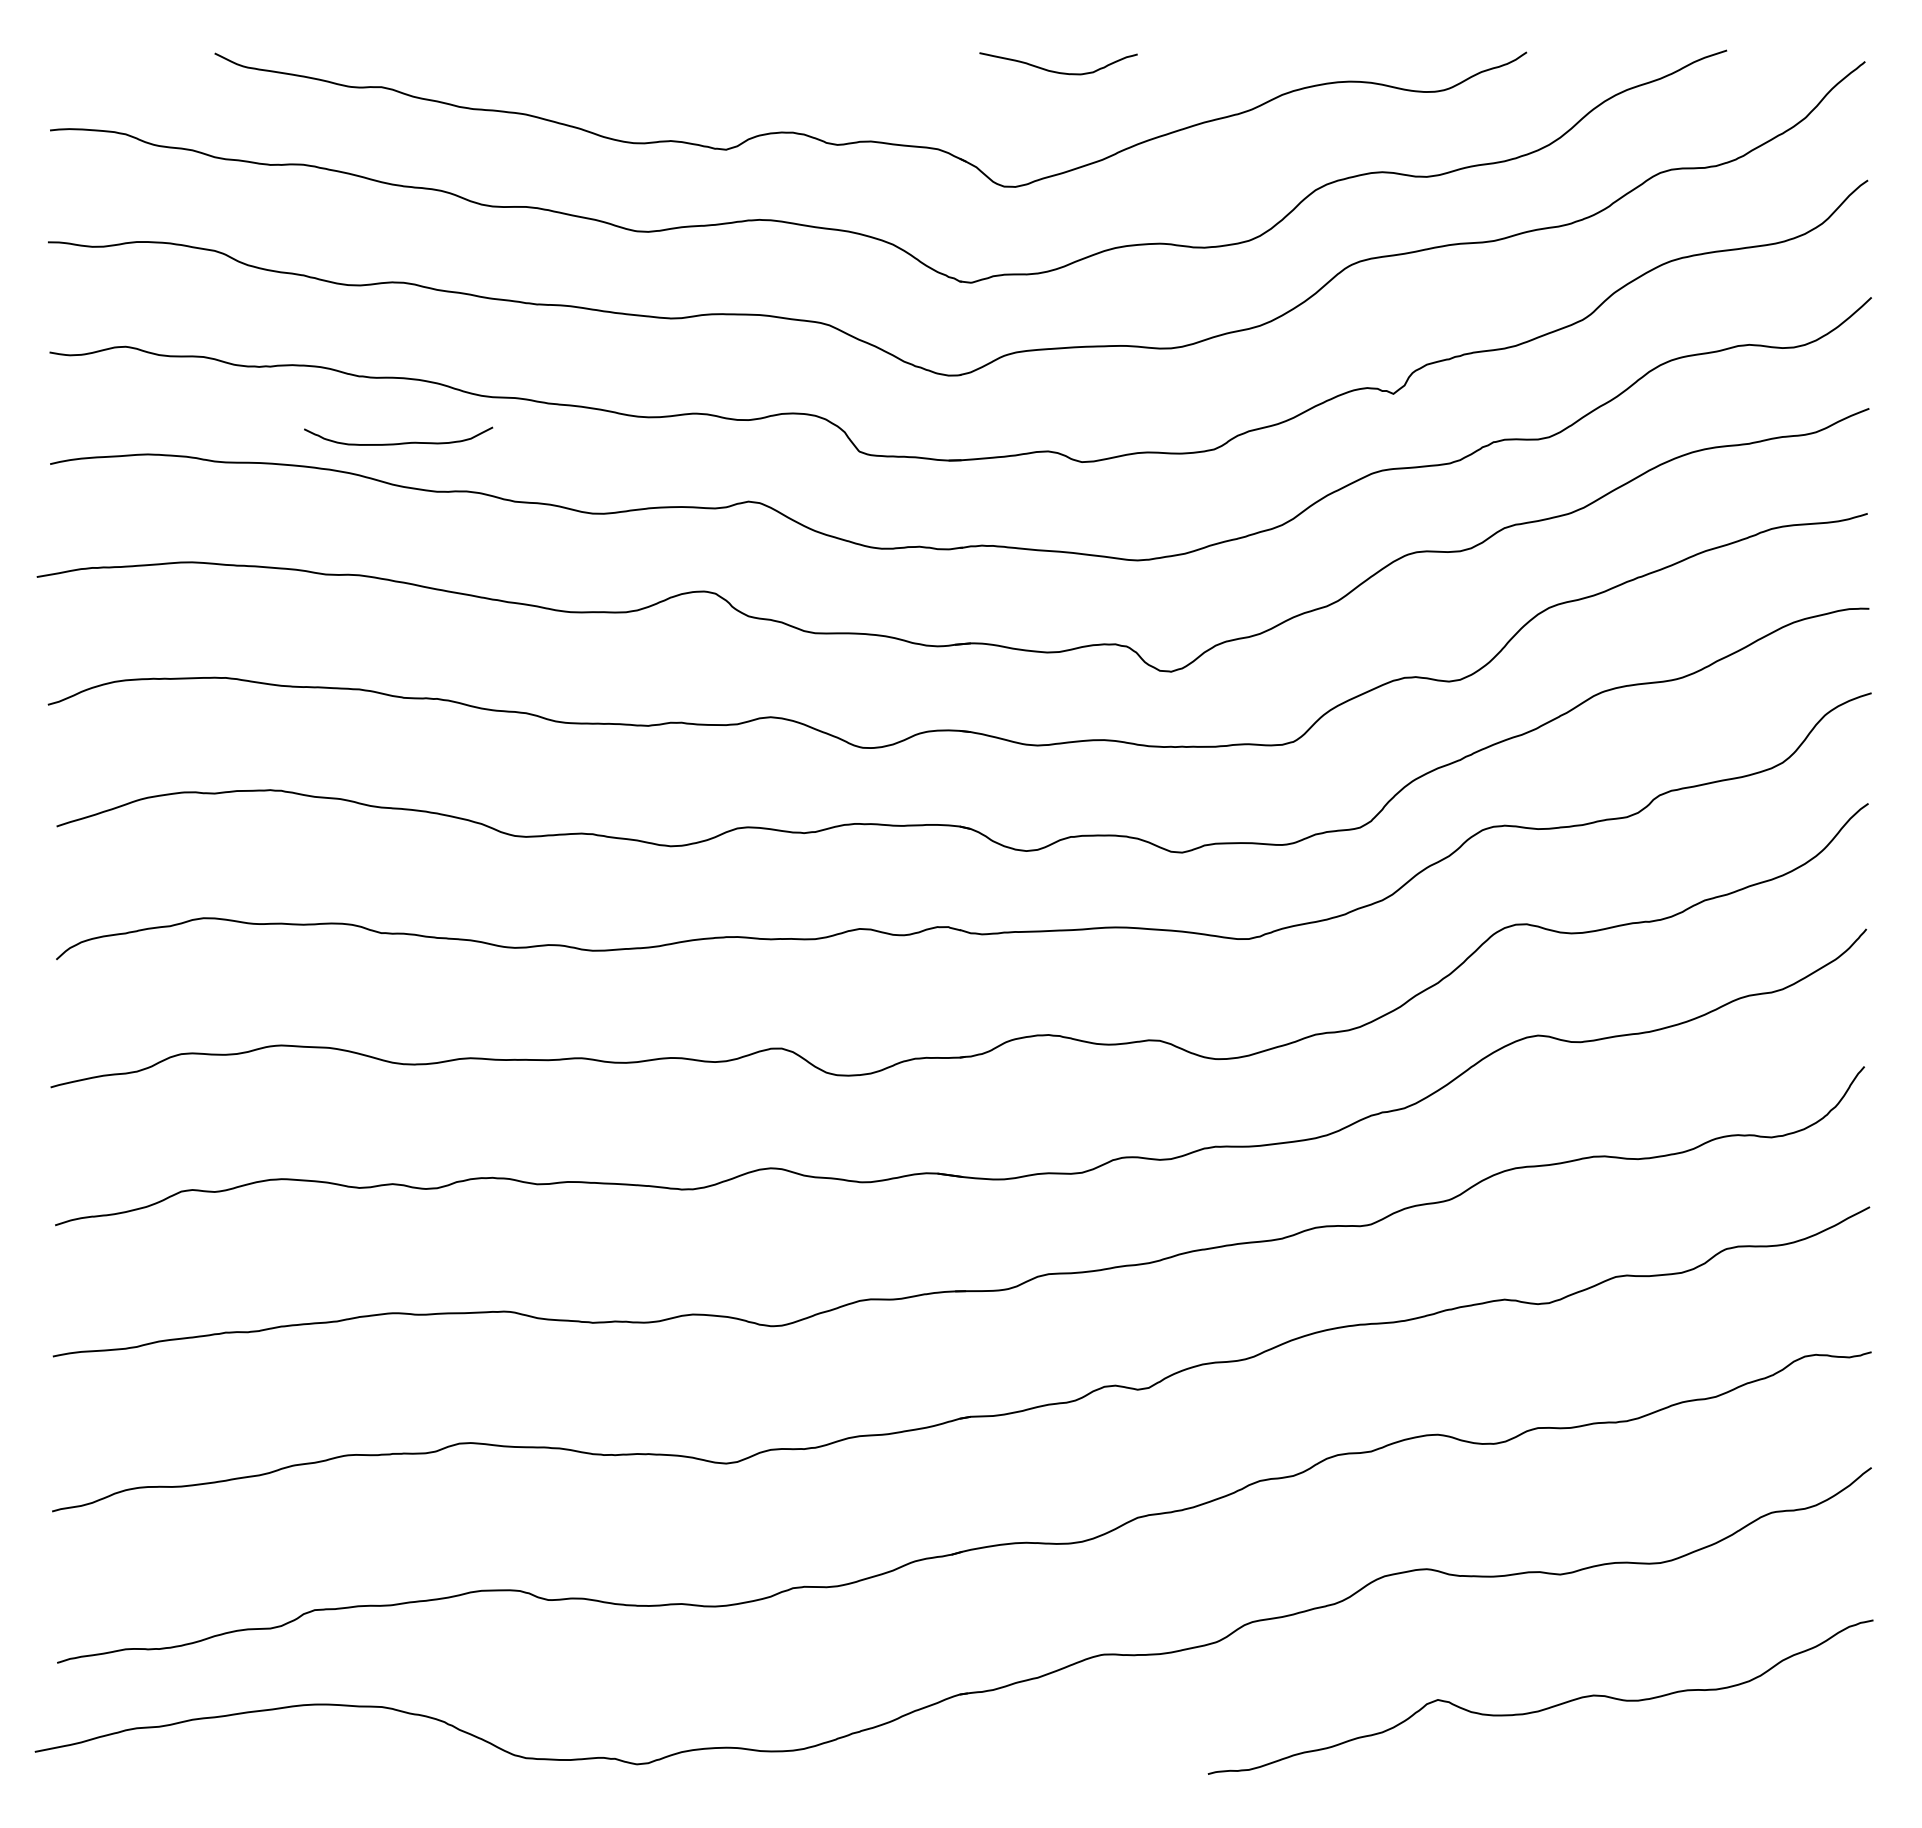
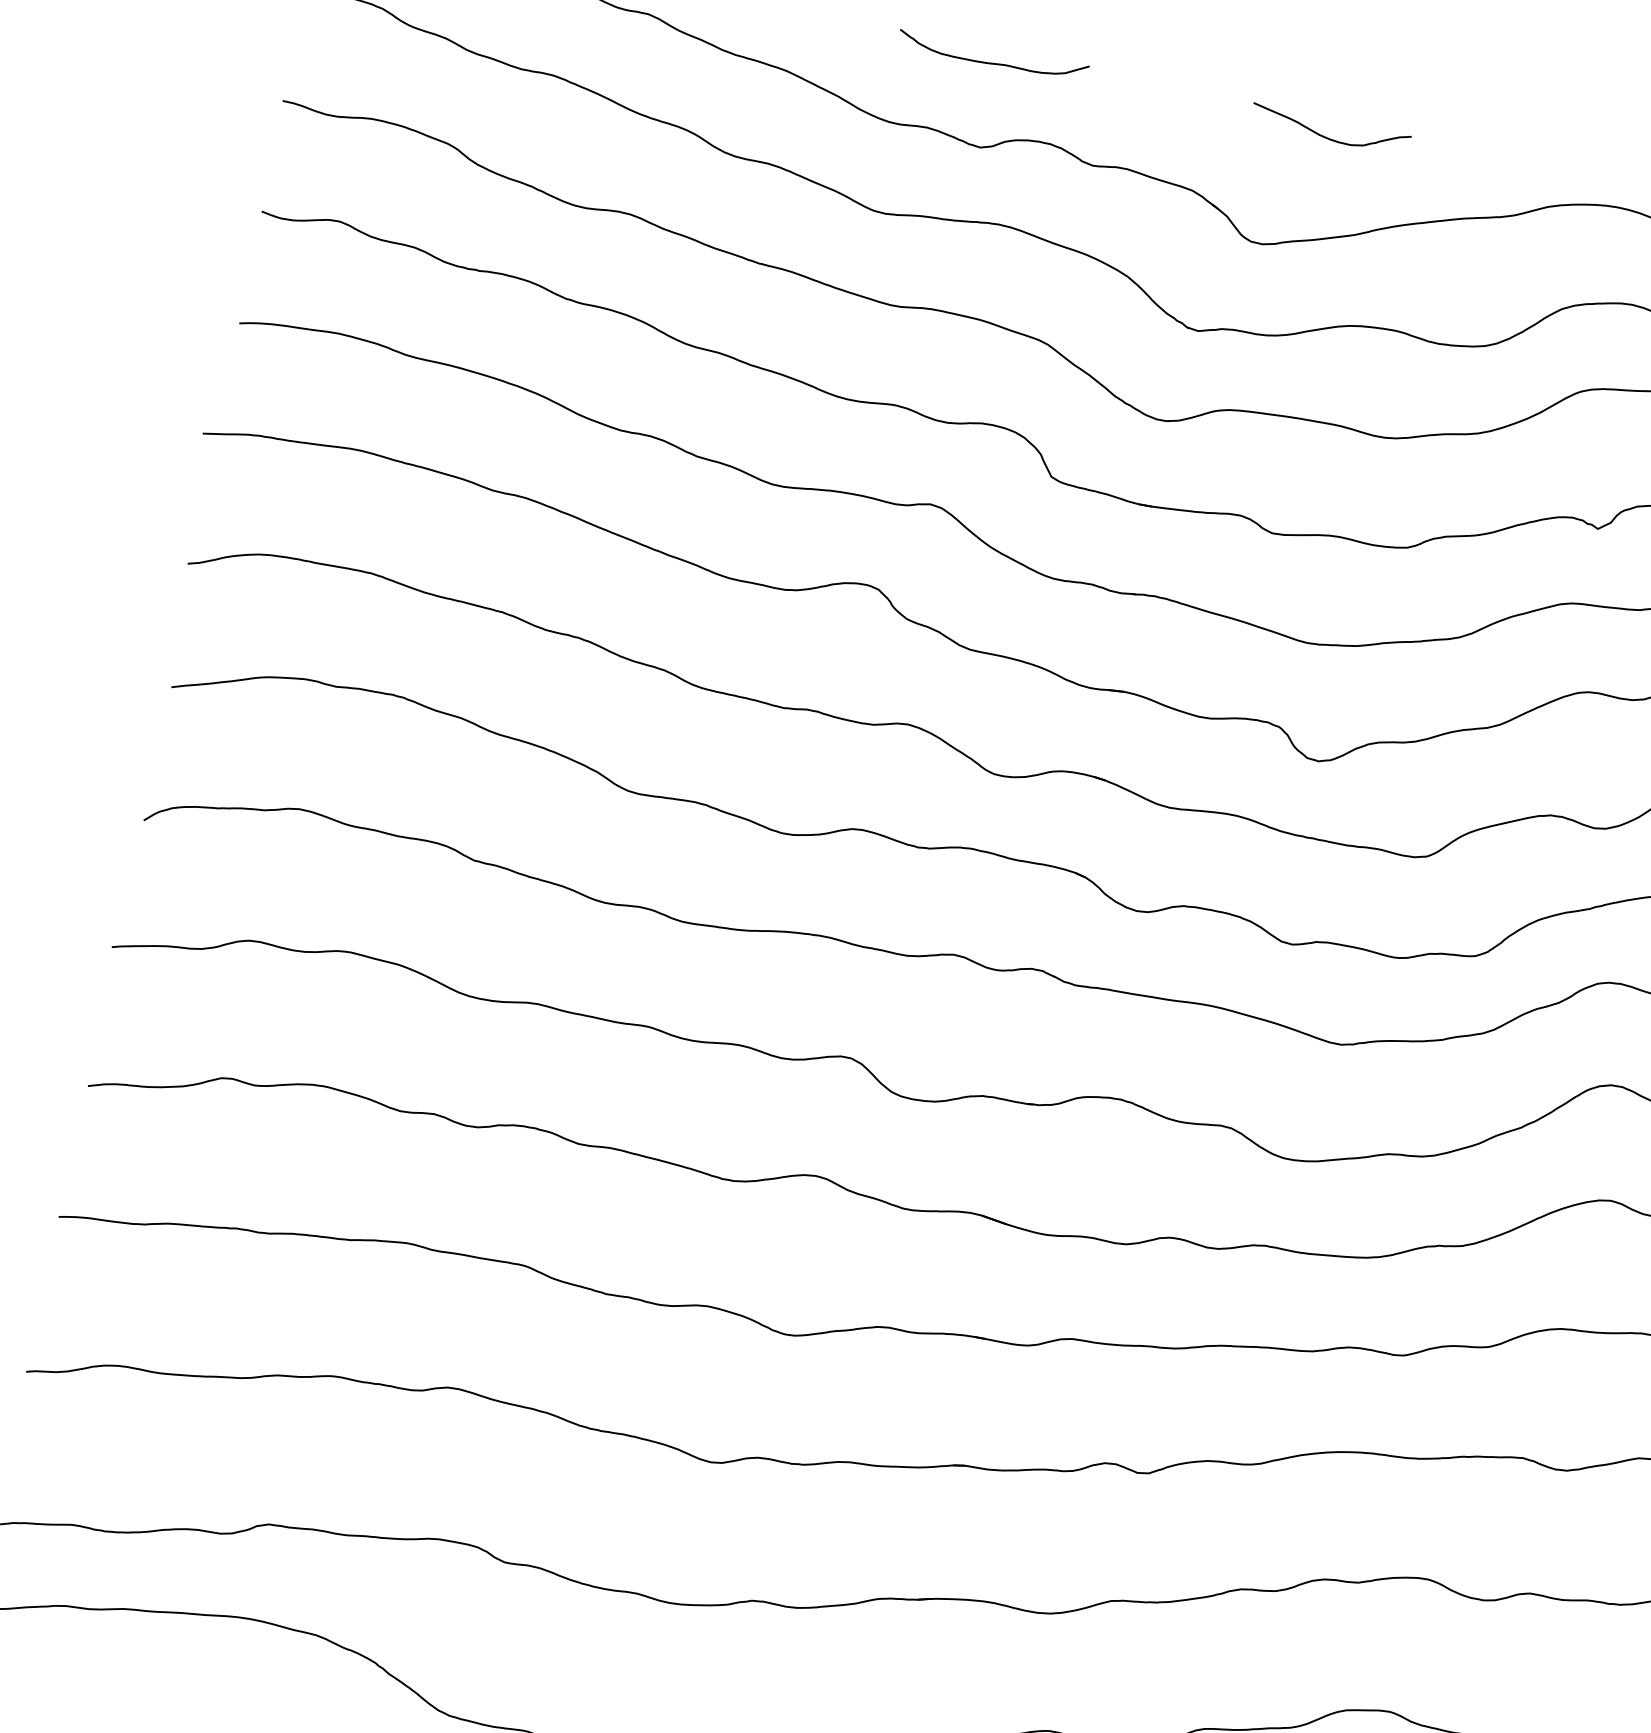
curve: (400, 442) -> (993, 62), moved

